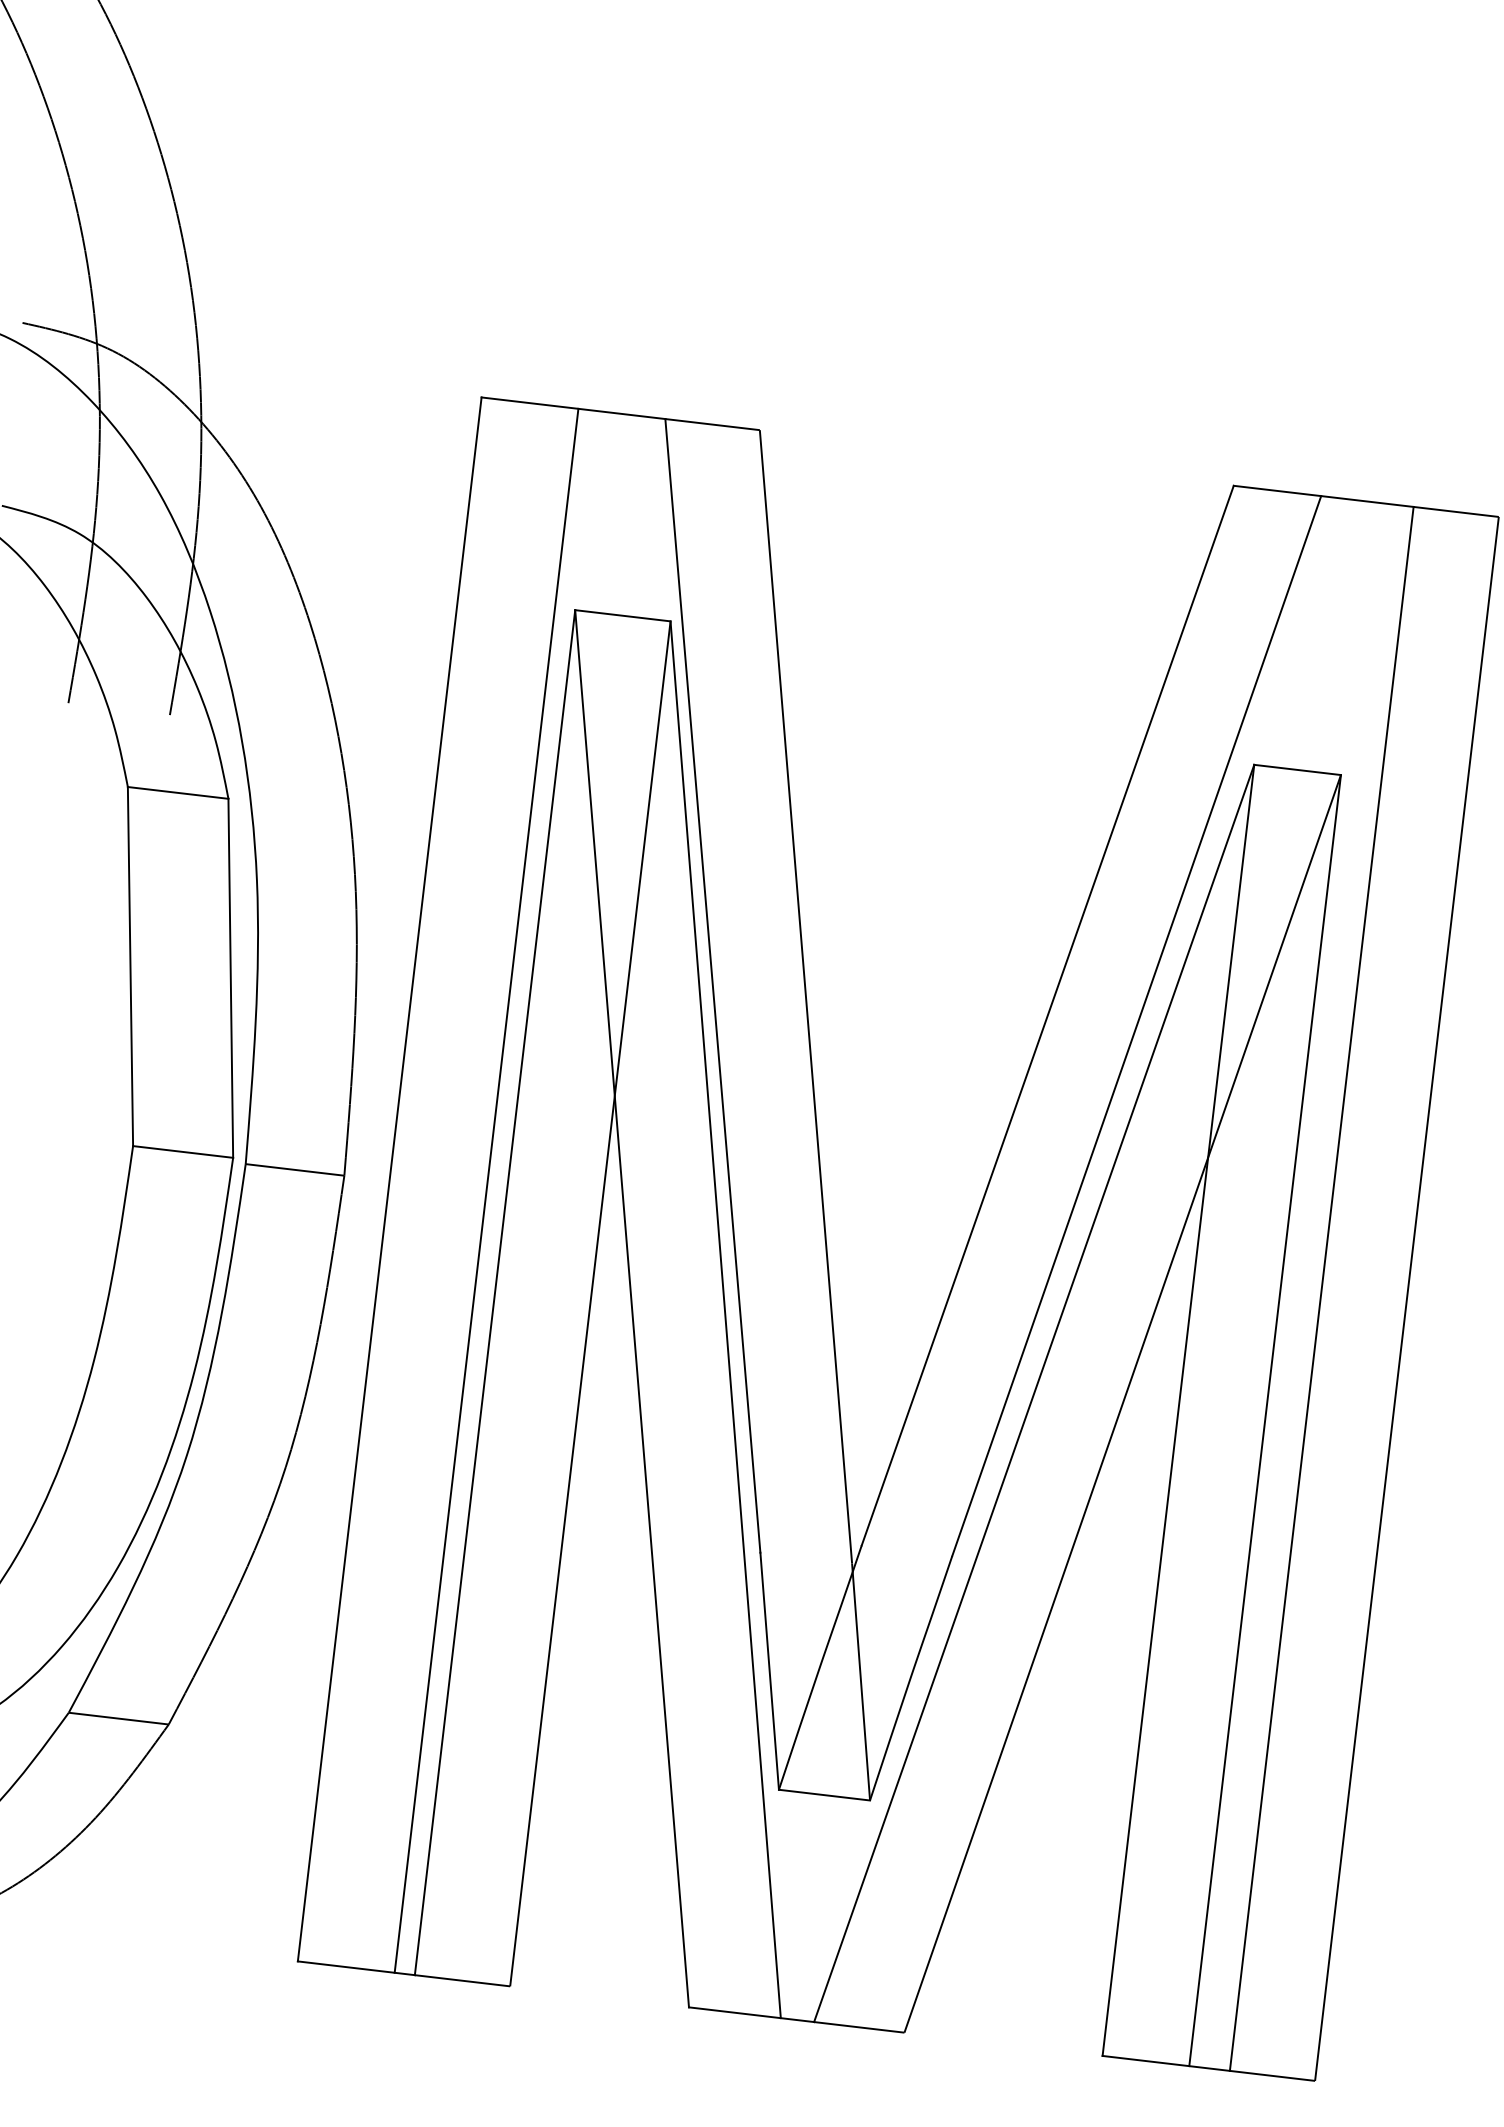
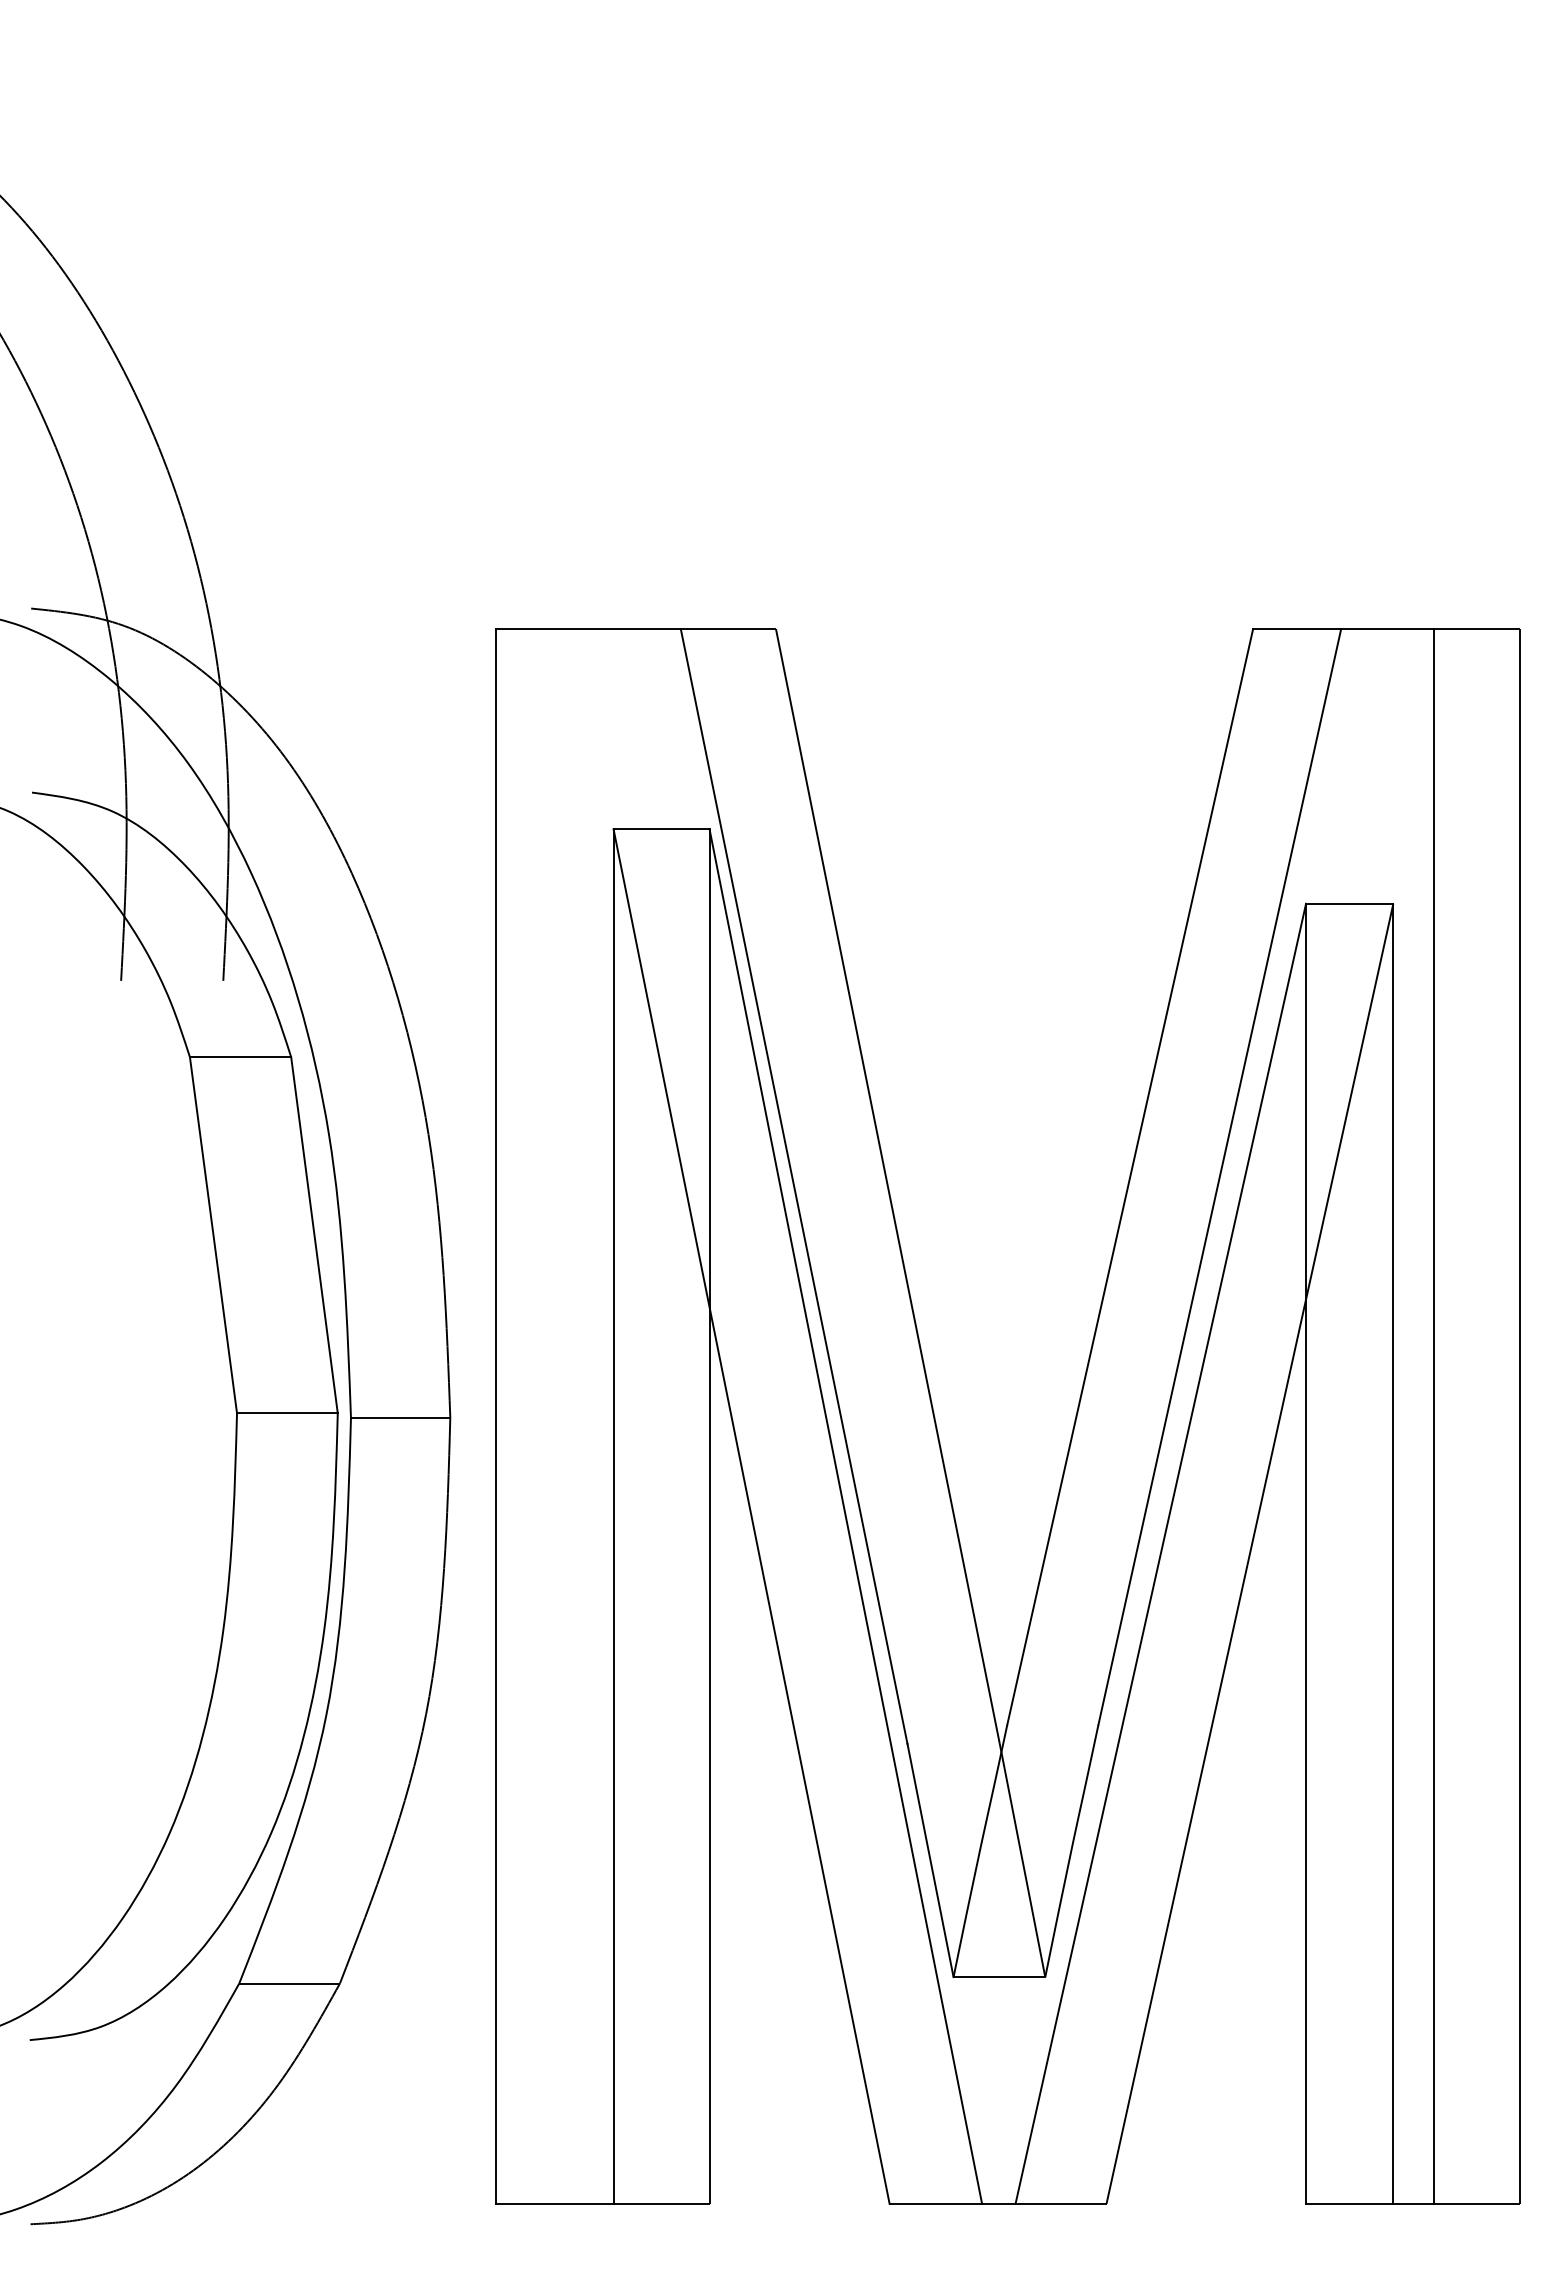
line: (486, 1190) -> (593, 1416), removed

